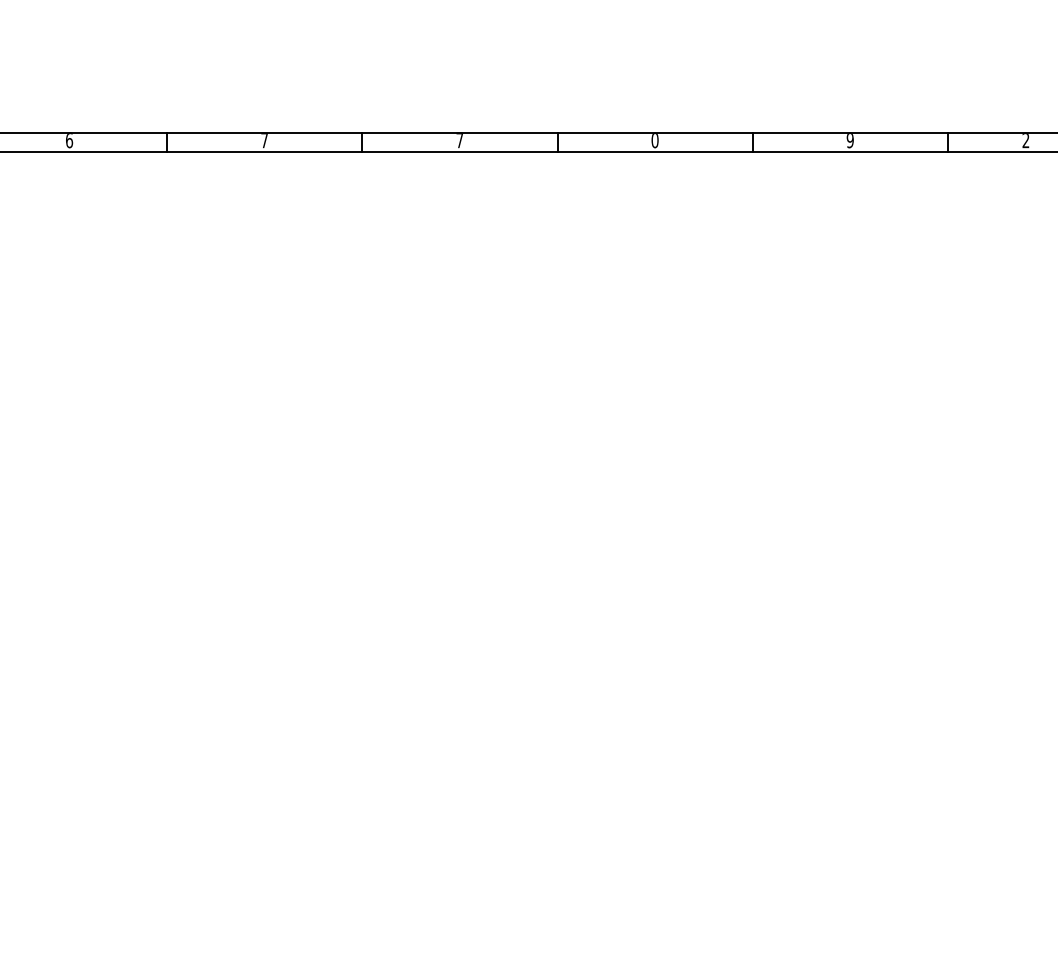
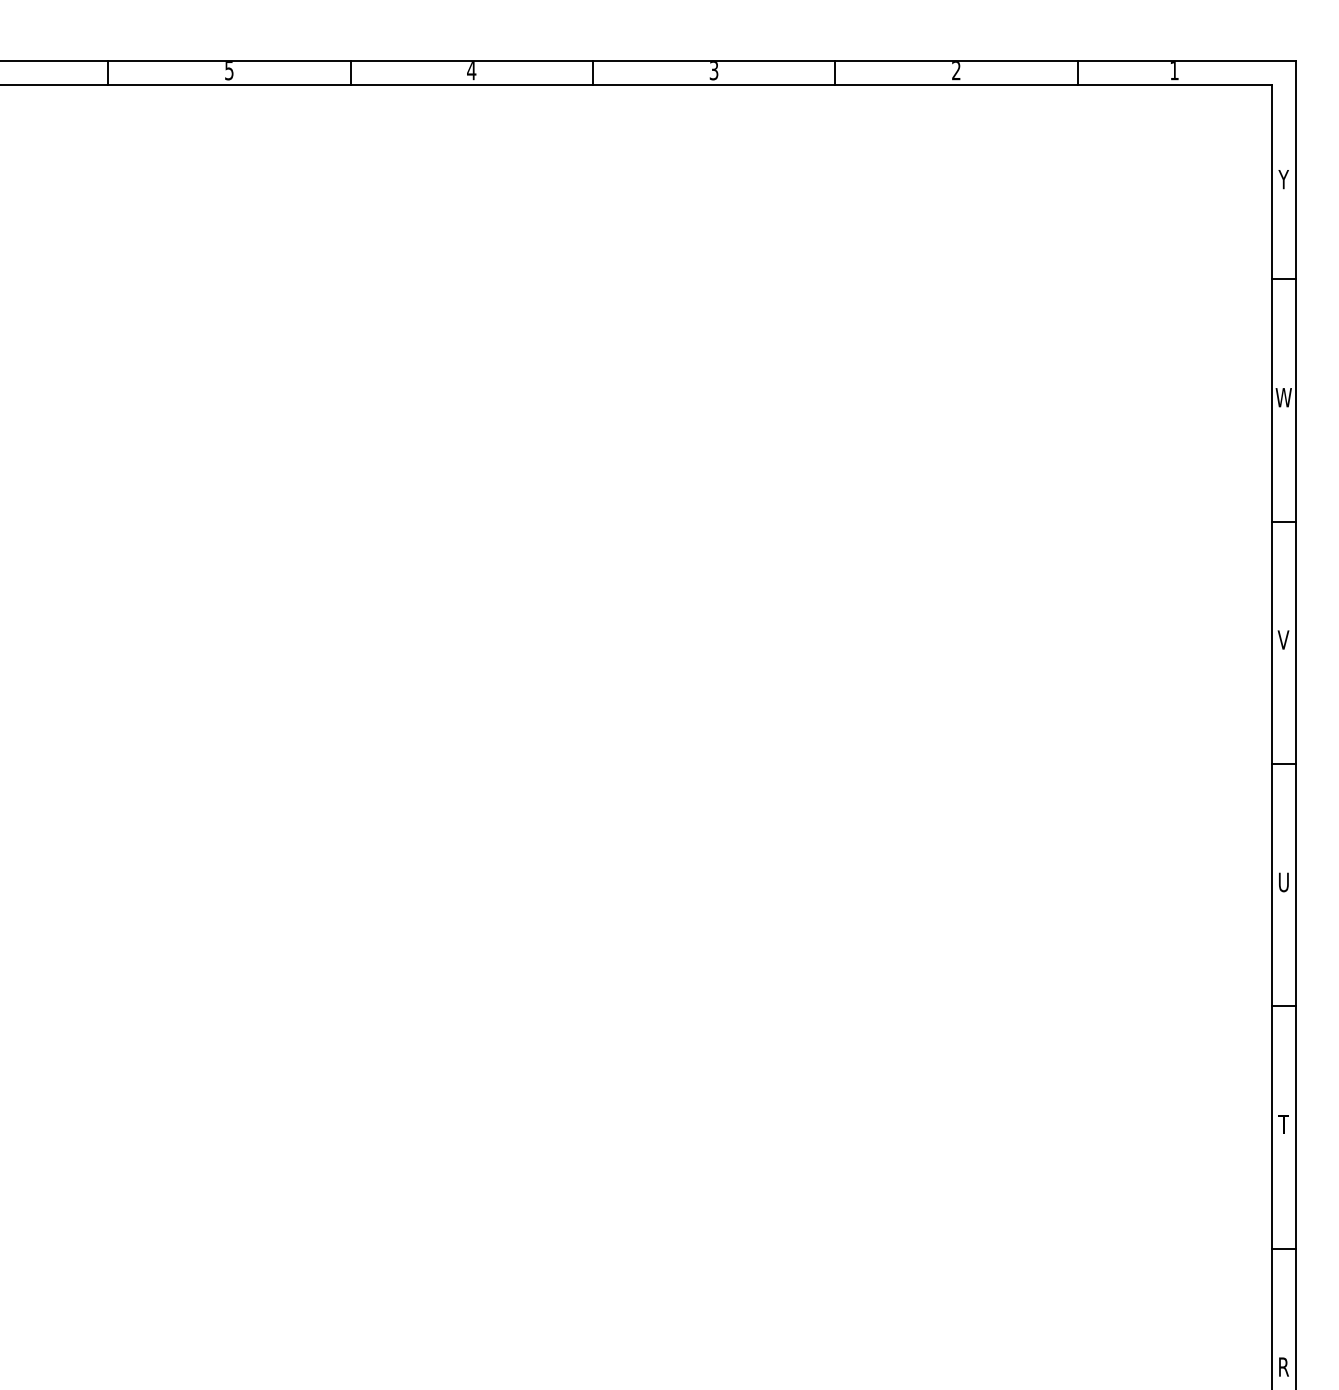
text: (264, 141) -> (229, 71), 7 -> 5
text: (459, 141) -> (471, 71), 7 -> 4
text: (654, 141) -> (713, 71), 0 -> 3
text: (850, 141) -> (956, 71), 9 -> 2
text: (1025, 141) -> (1174, 71), 2 -> 1

